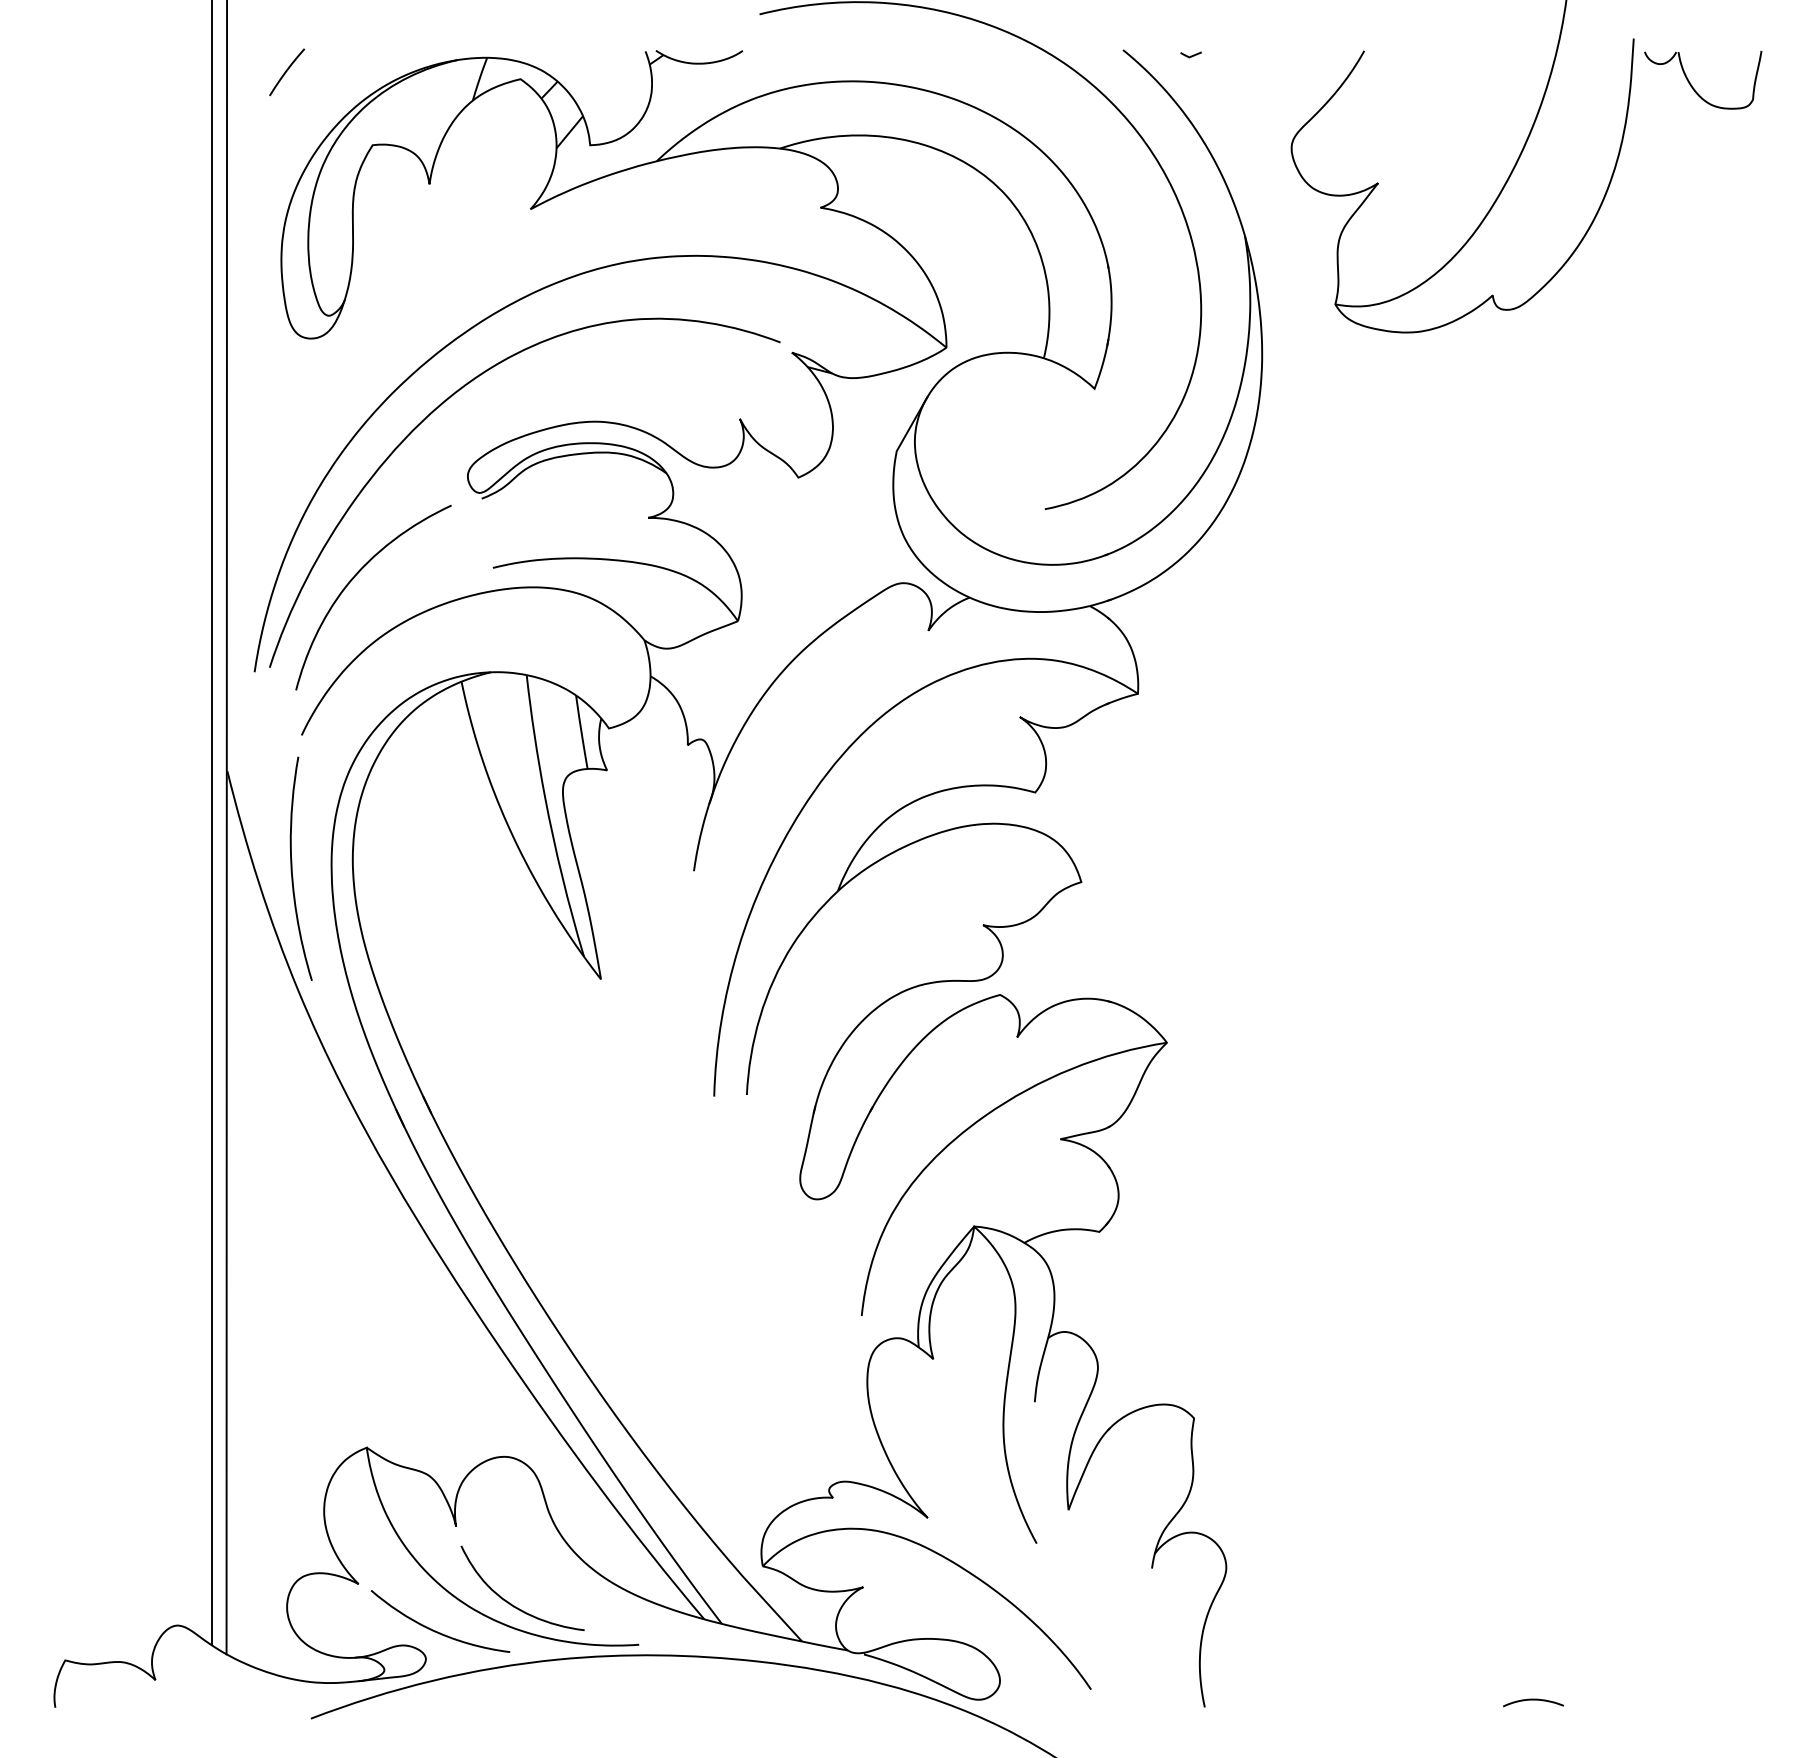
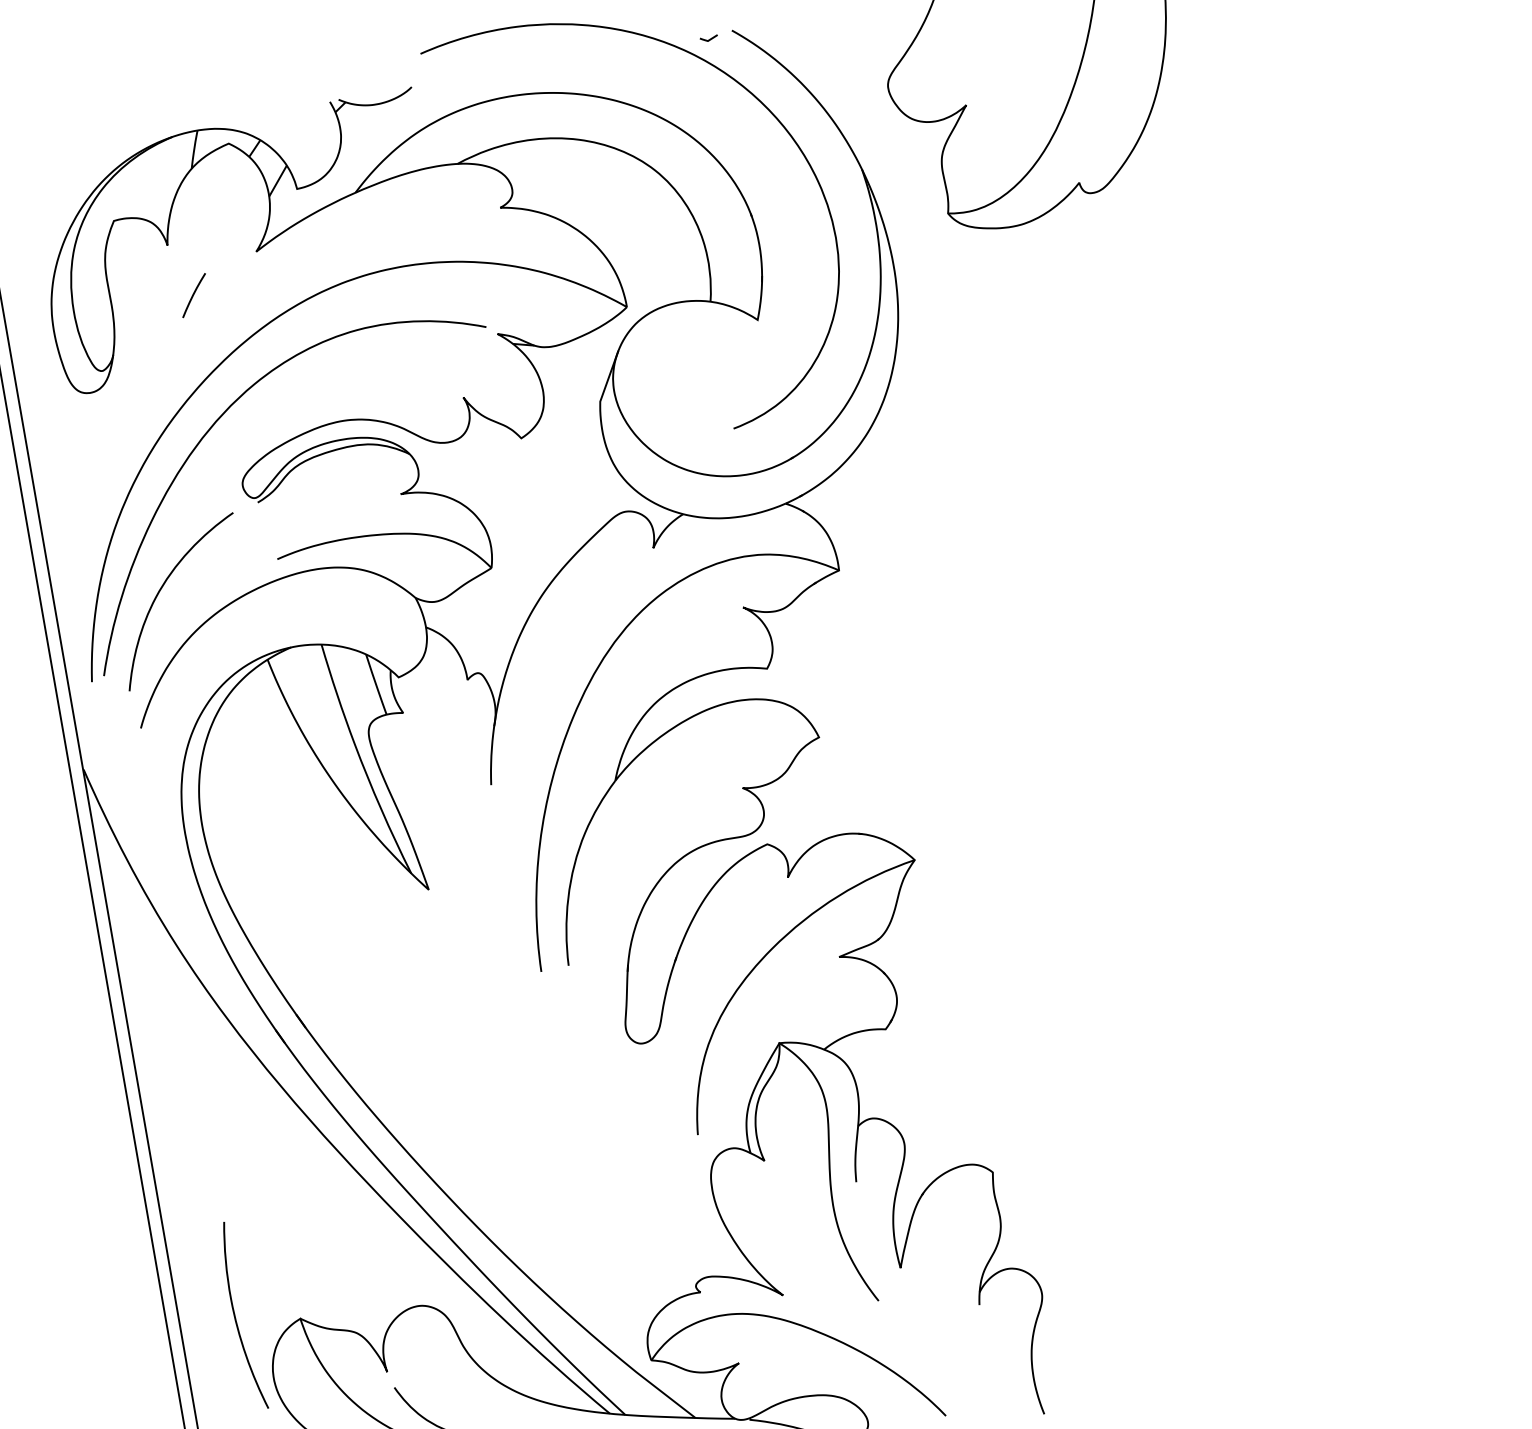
line: (1191, 55) -> (709, 39), moved
curve: (287, 71) -> (194, 294), moved
curve: (292, 868) -> (235, 1316), moved
curve: (1533, 1700) -> (1320, 1360), removed

